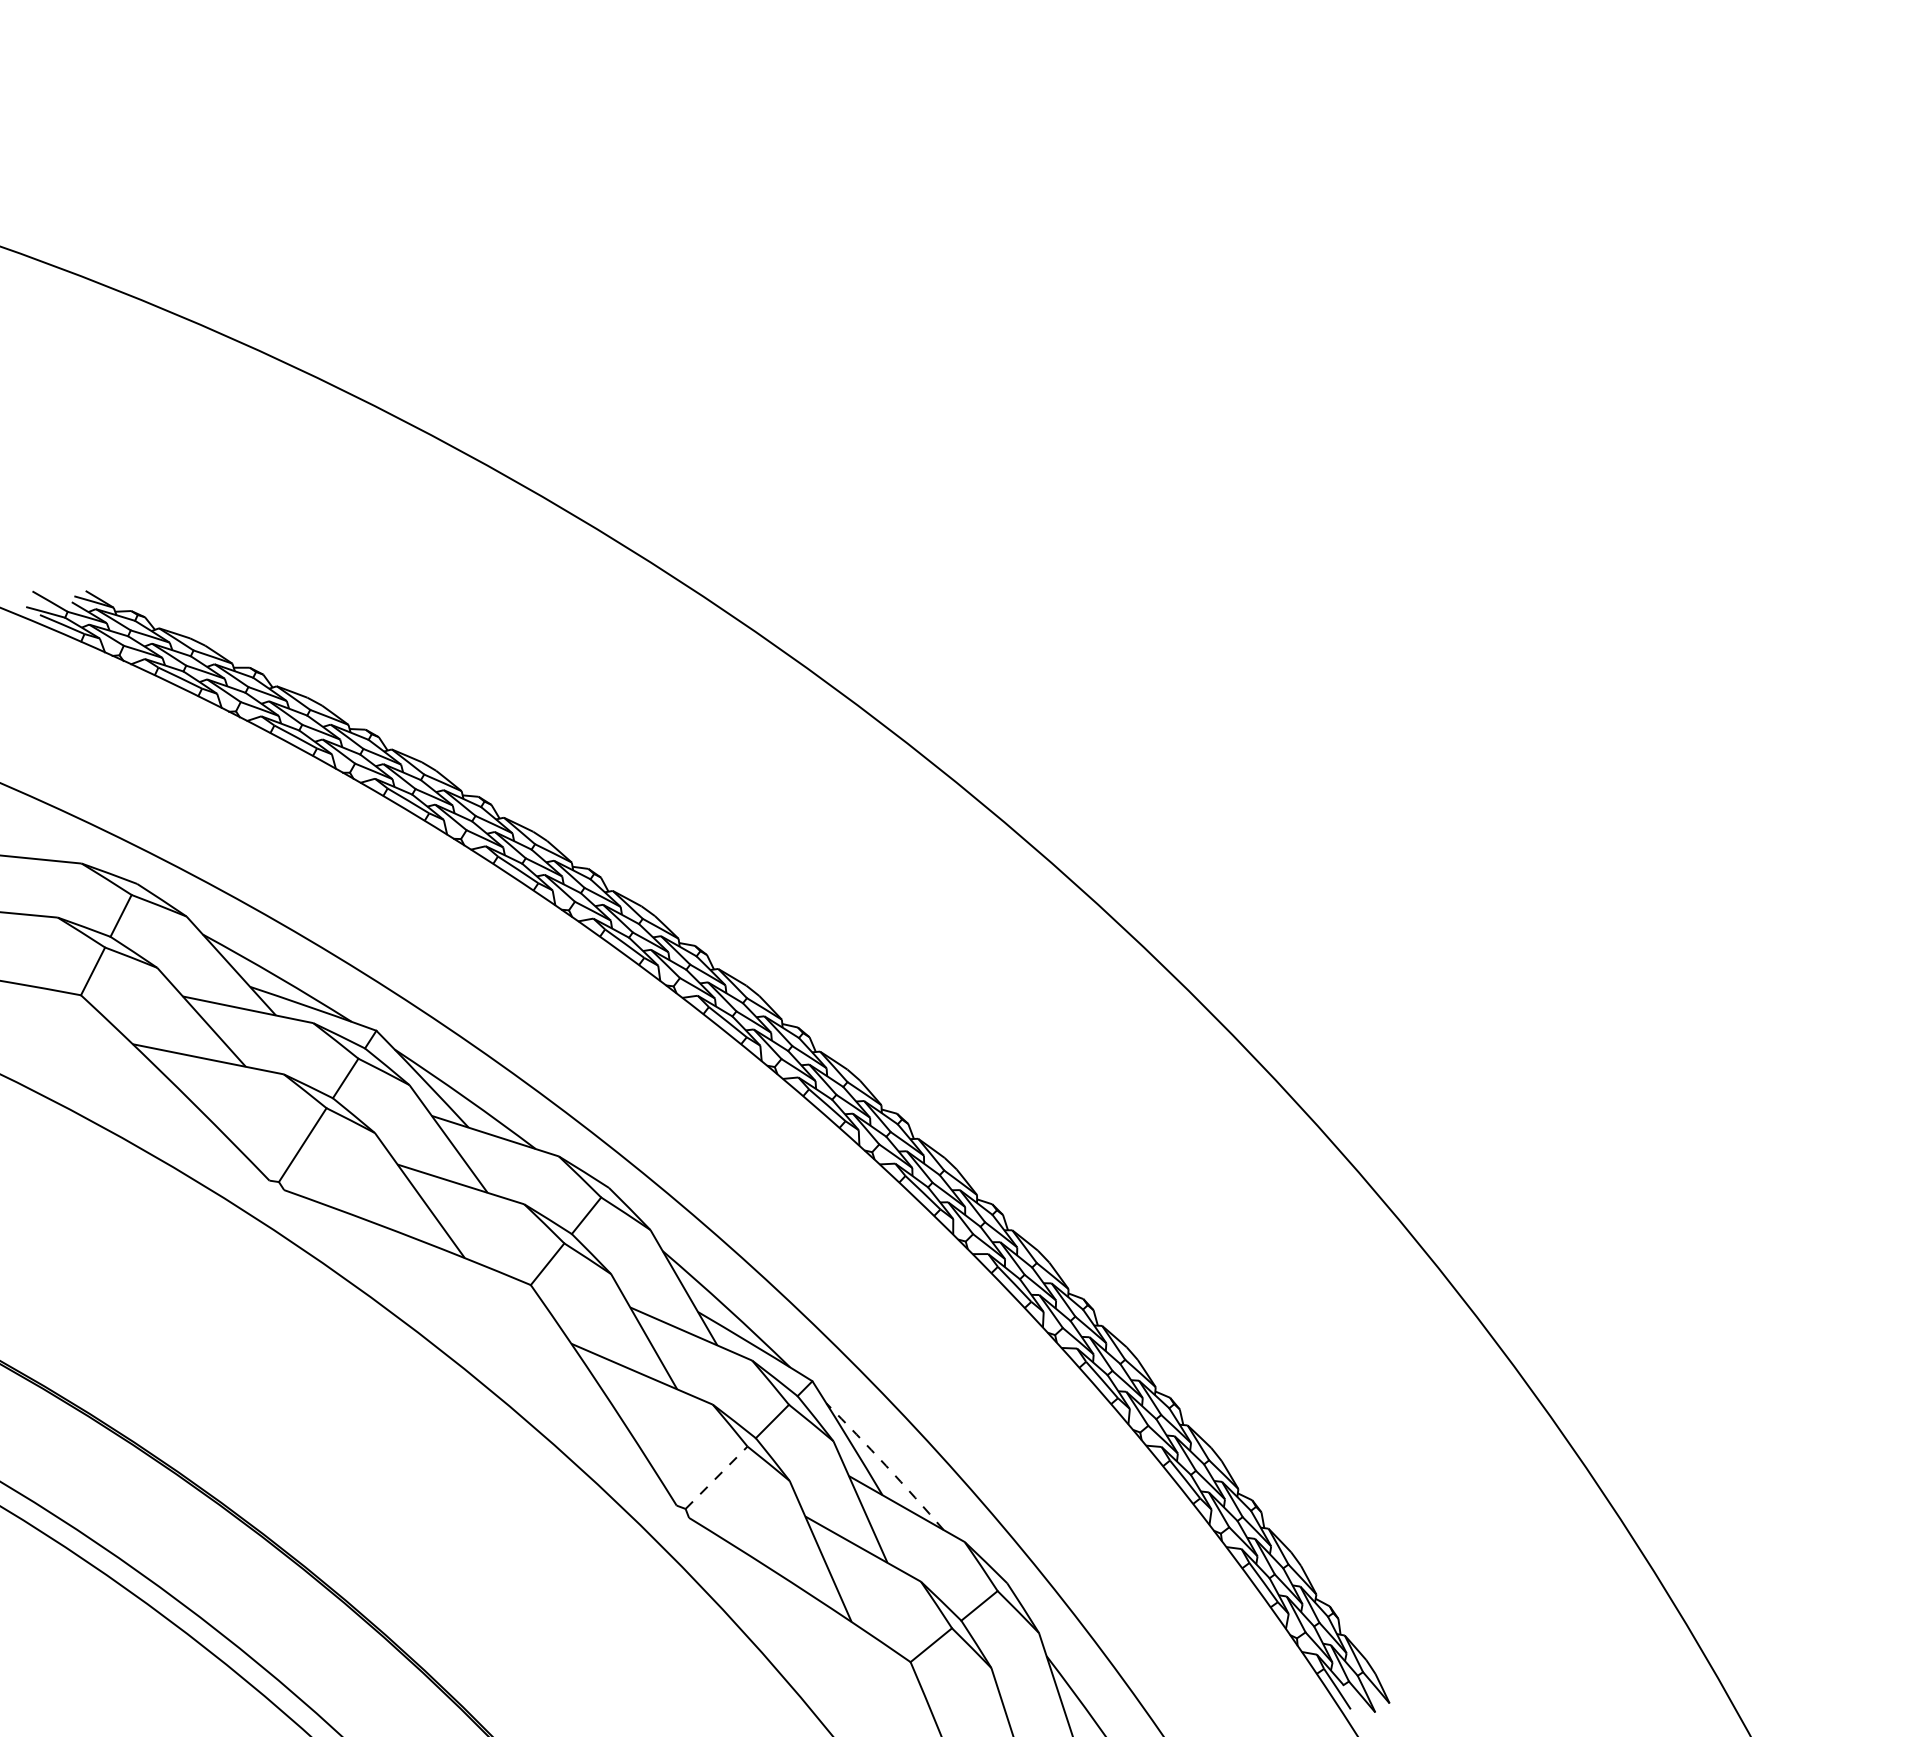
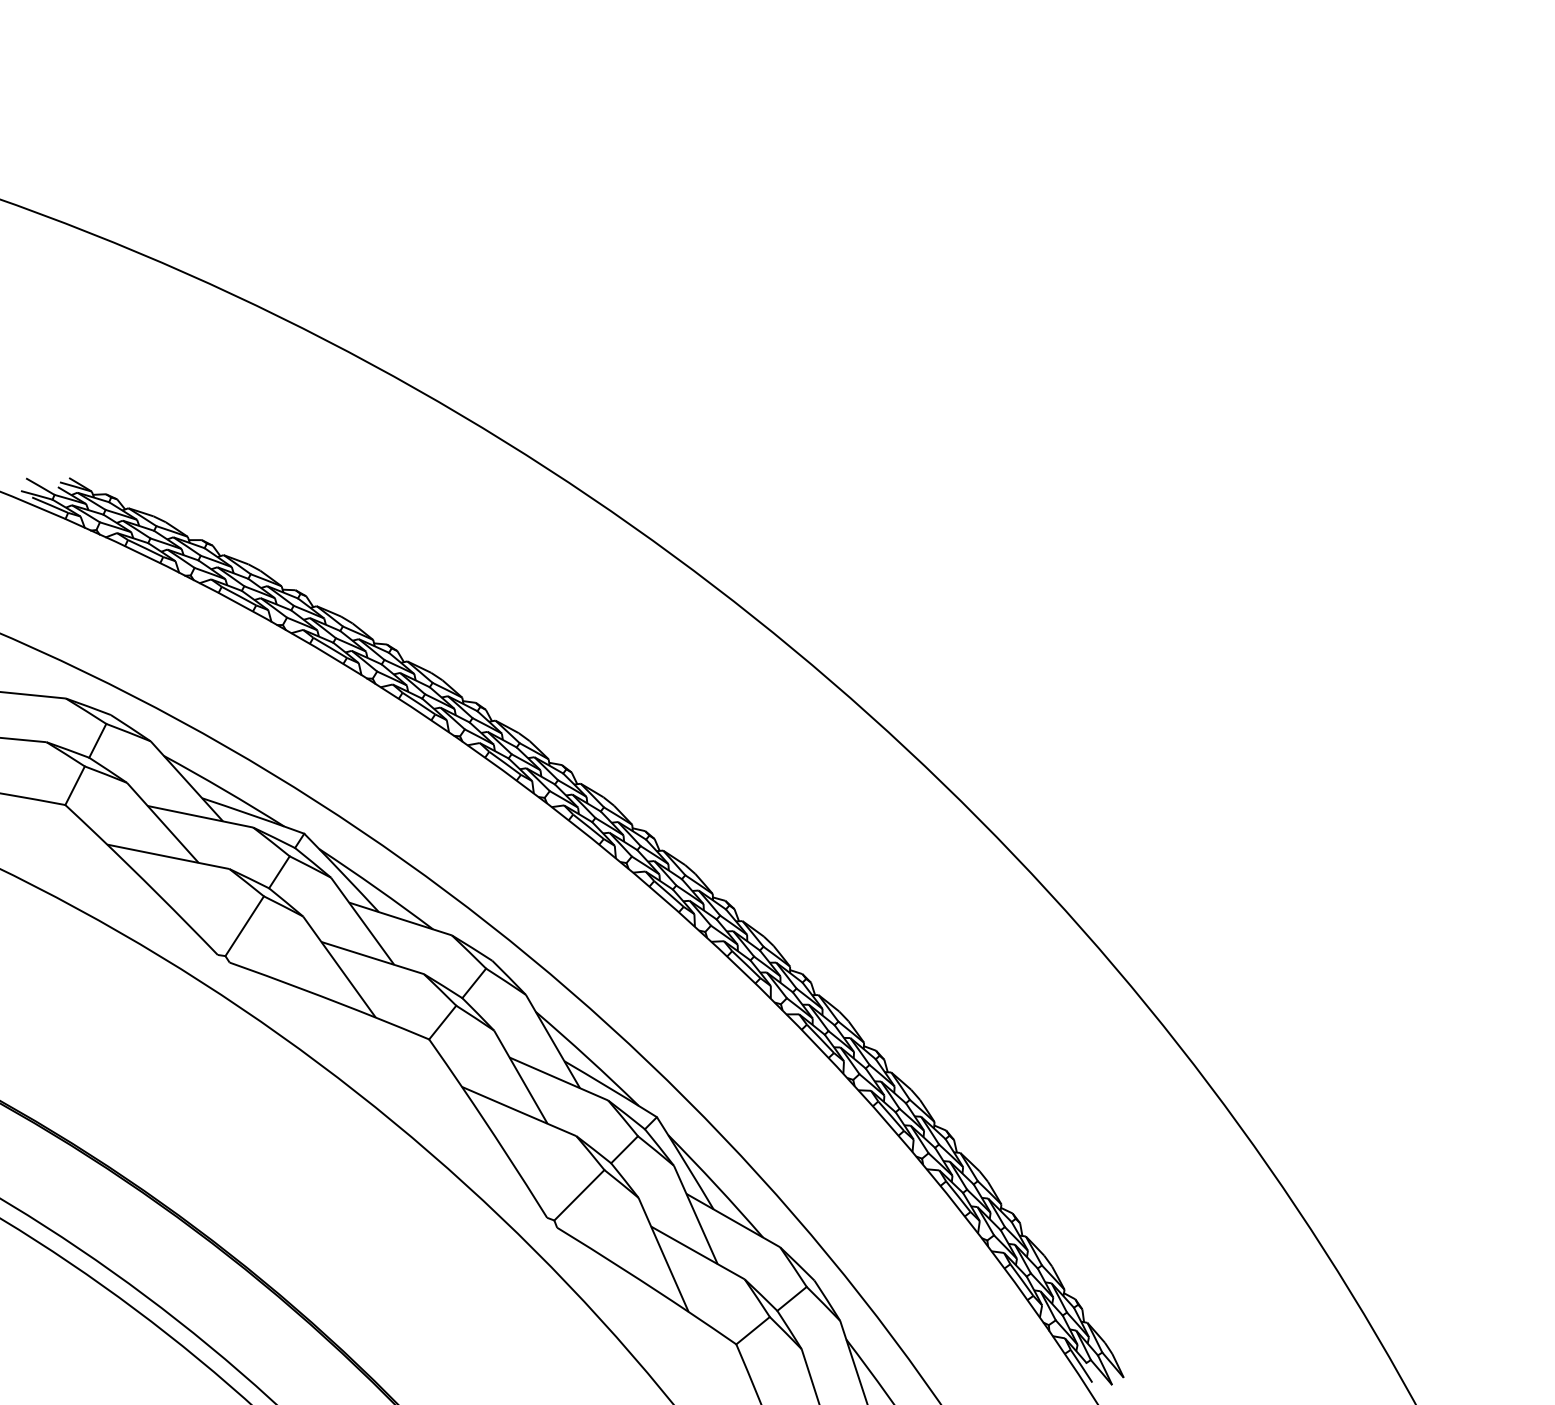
arc: (886, 1465) -> (716, 1185), dashed -> solid
line: (716, 1477) -> (579, 1195), dashed -> solid

